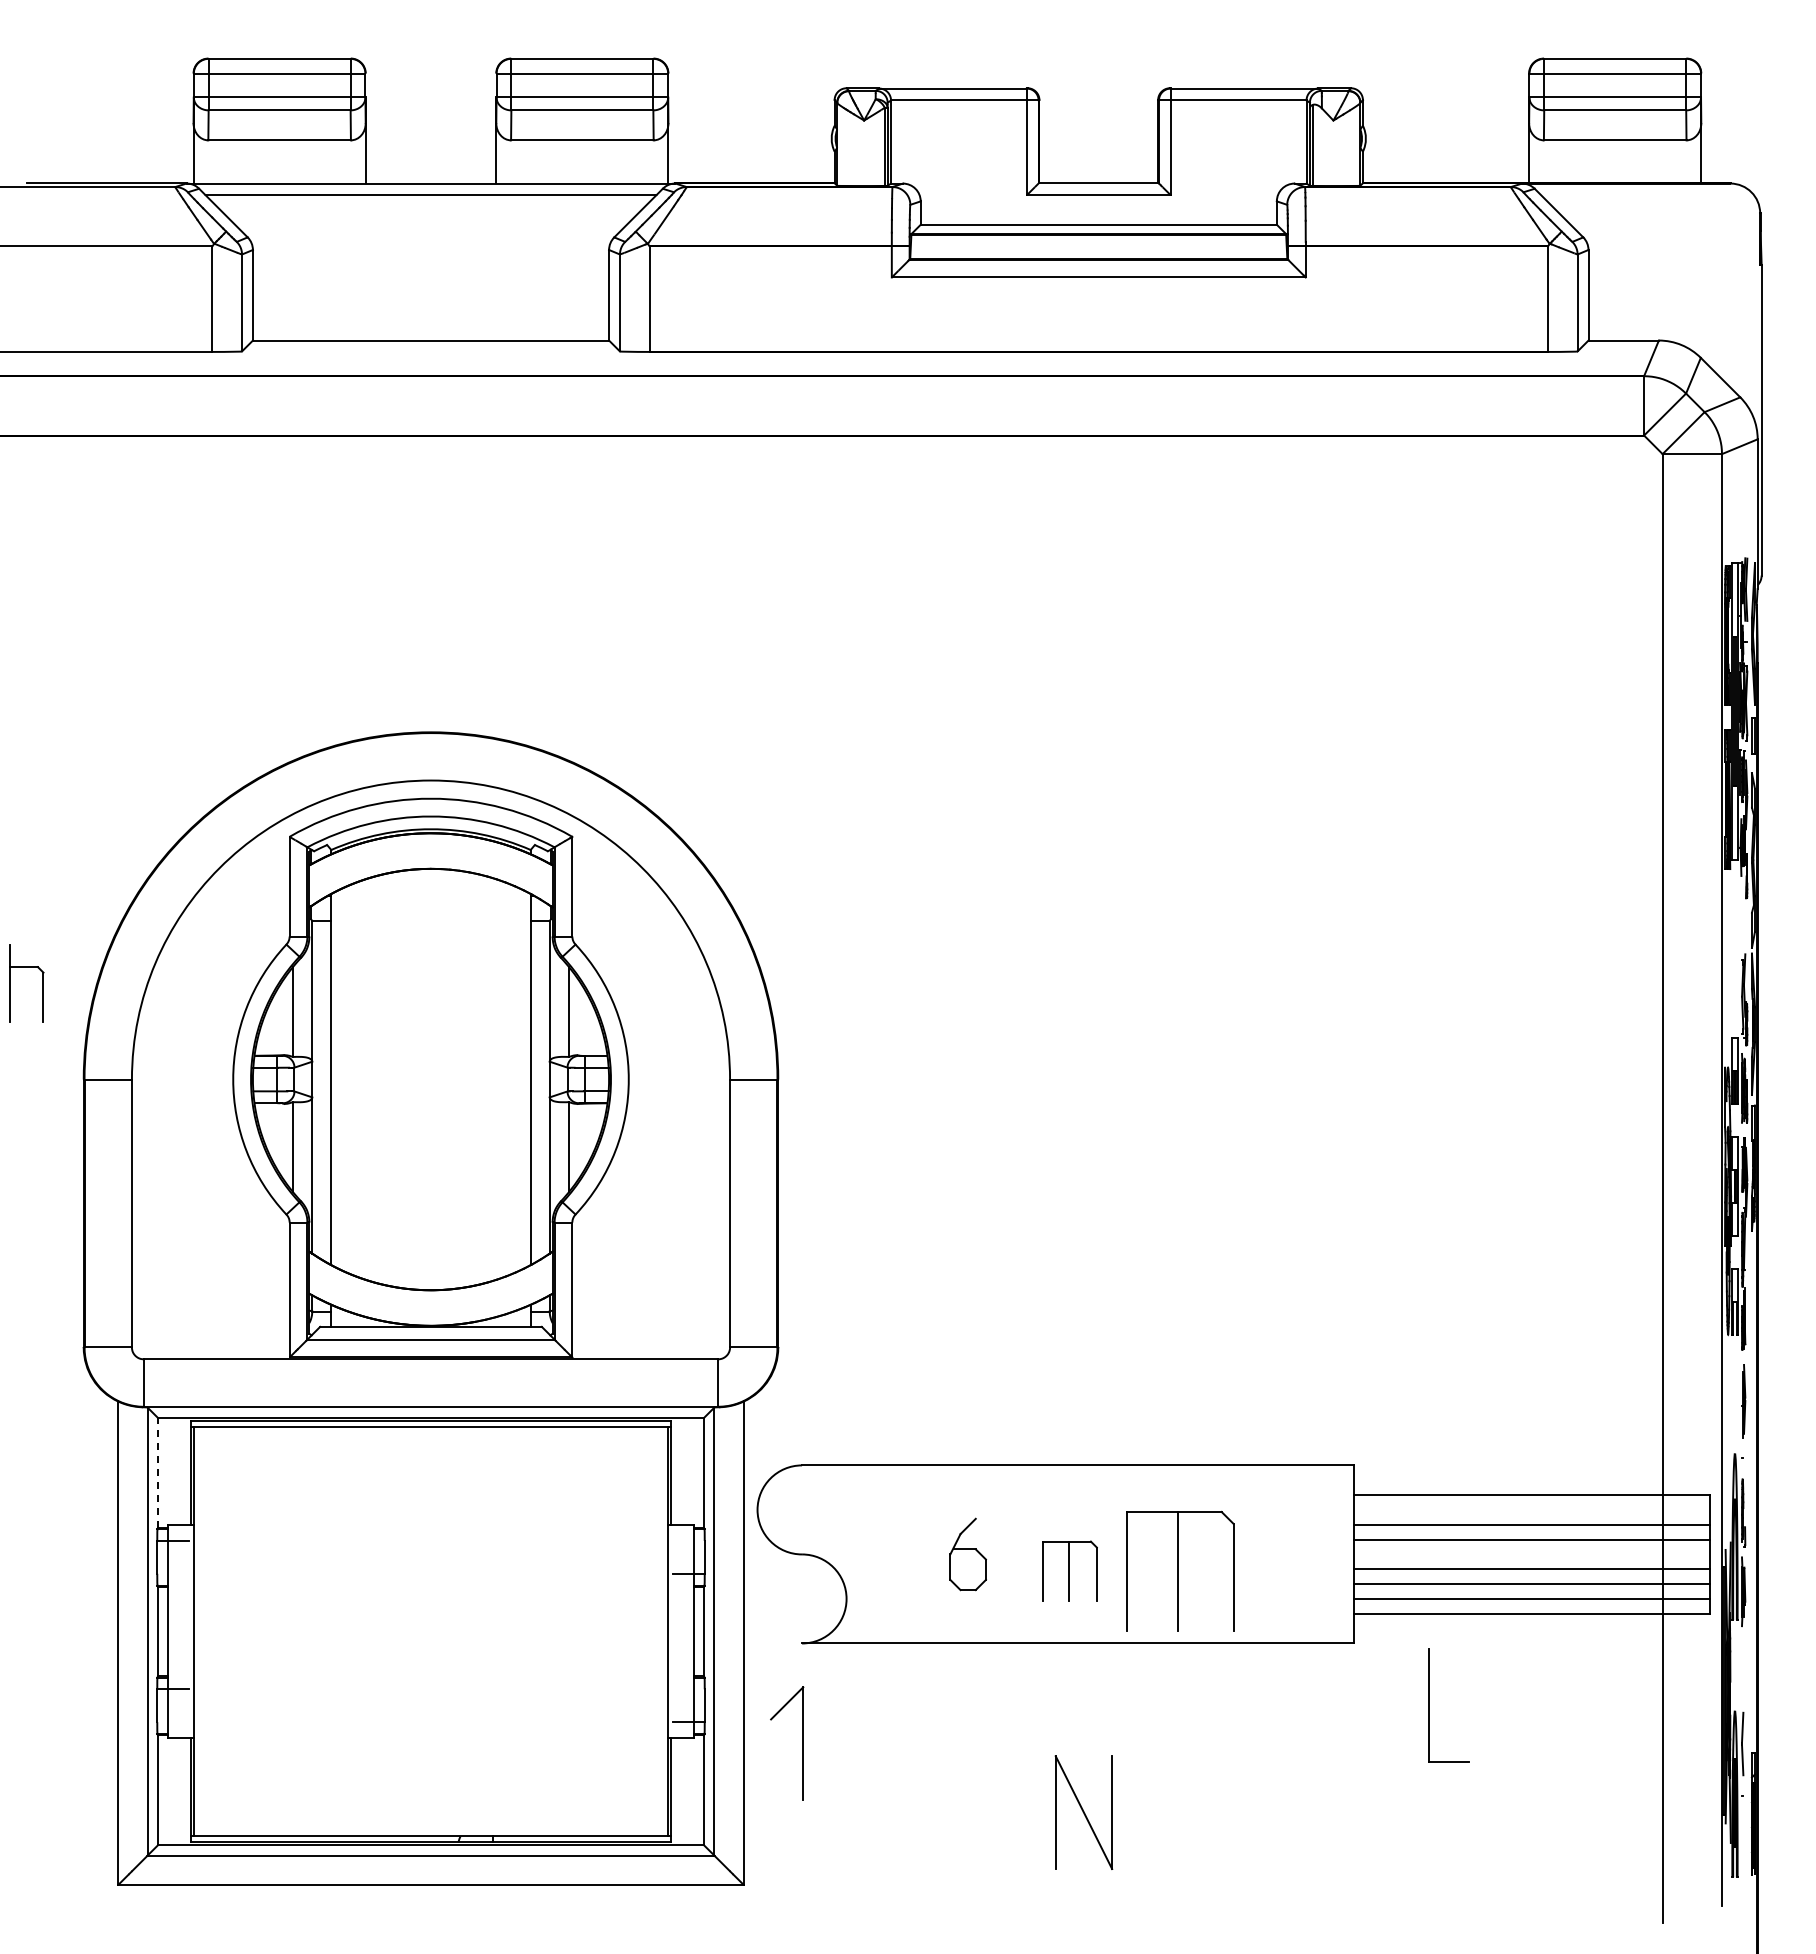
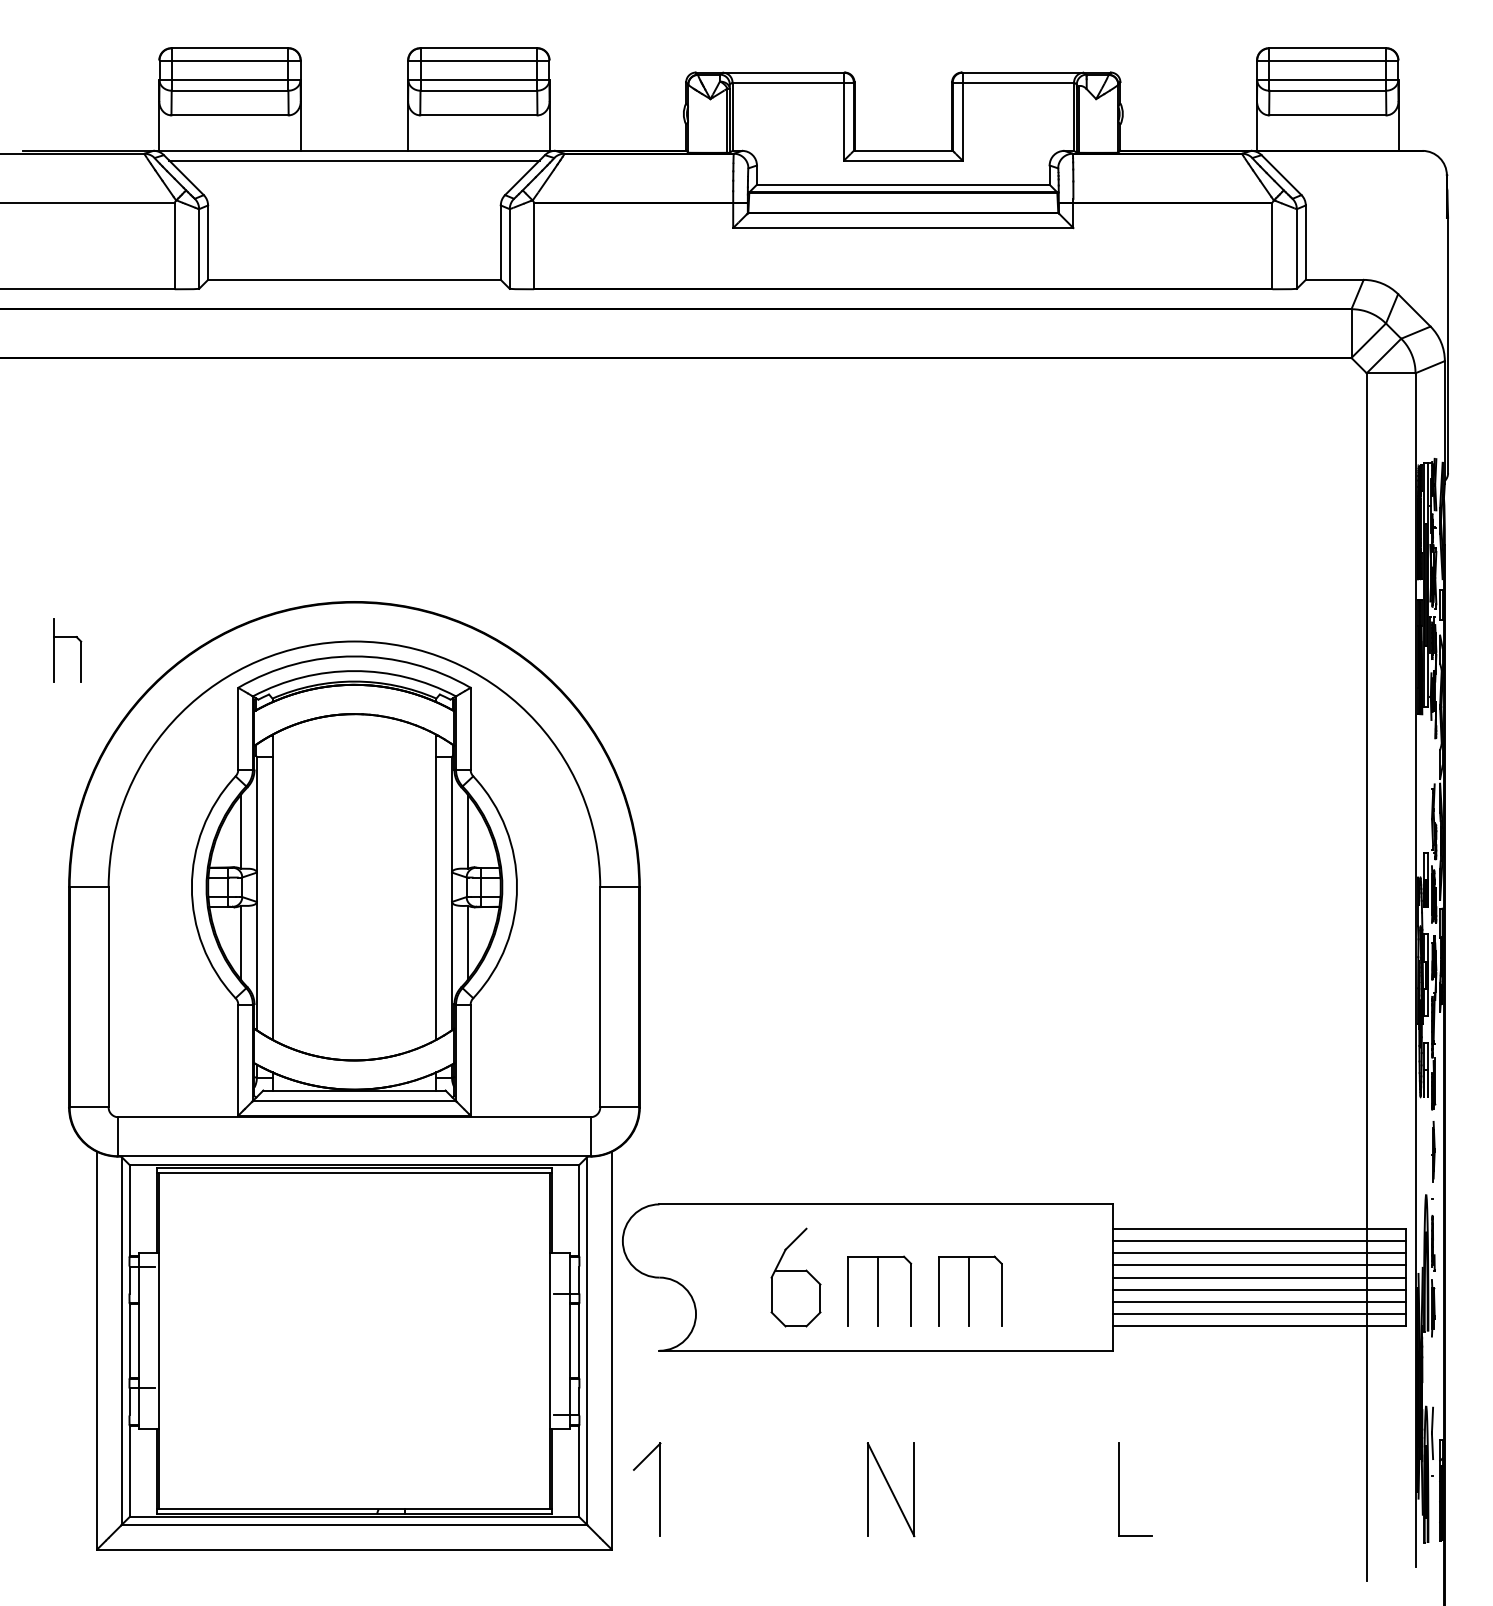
part: (26, 967) -> (67, 637), moved
line: (157, 1472) -> (129, 1210), dashed -> solid
line: (1532, 1509) -> (1259, 1240), added
part: (967, 1554) -> (795, 1277), size x1.67
line: (1532, 1554) -> (1259, 1277), added
part: (1070, 1570) -> (880, 1290), size x1.43
part: (1180, 1571) -> (970, 1291), size x0.71
part: (1429, 1705) -> (1119, 1489), moved
part: (802, 1743) -> (659, 1489), moved

